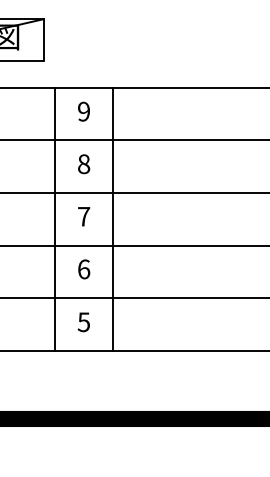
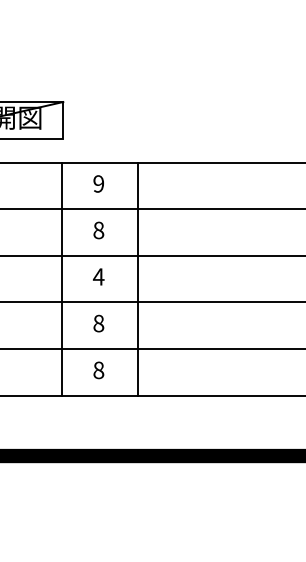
text: (83, 216) -> (98, 276), 7 -> 4
line: (55, 219) -> (62, 279), moved
line: (113, 219) -> (137, 279), moved
text: (83, 269) -> (98, 323), 6 -> 8
text: (83, 321) -> (98, 369), 5 -> 8

